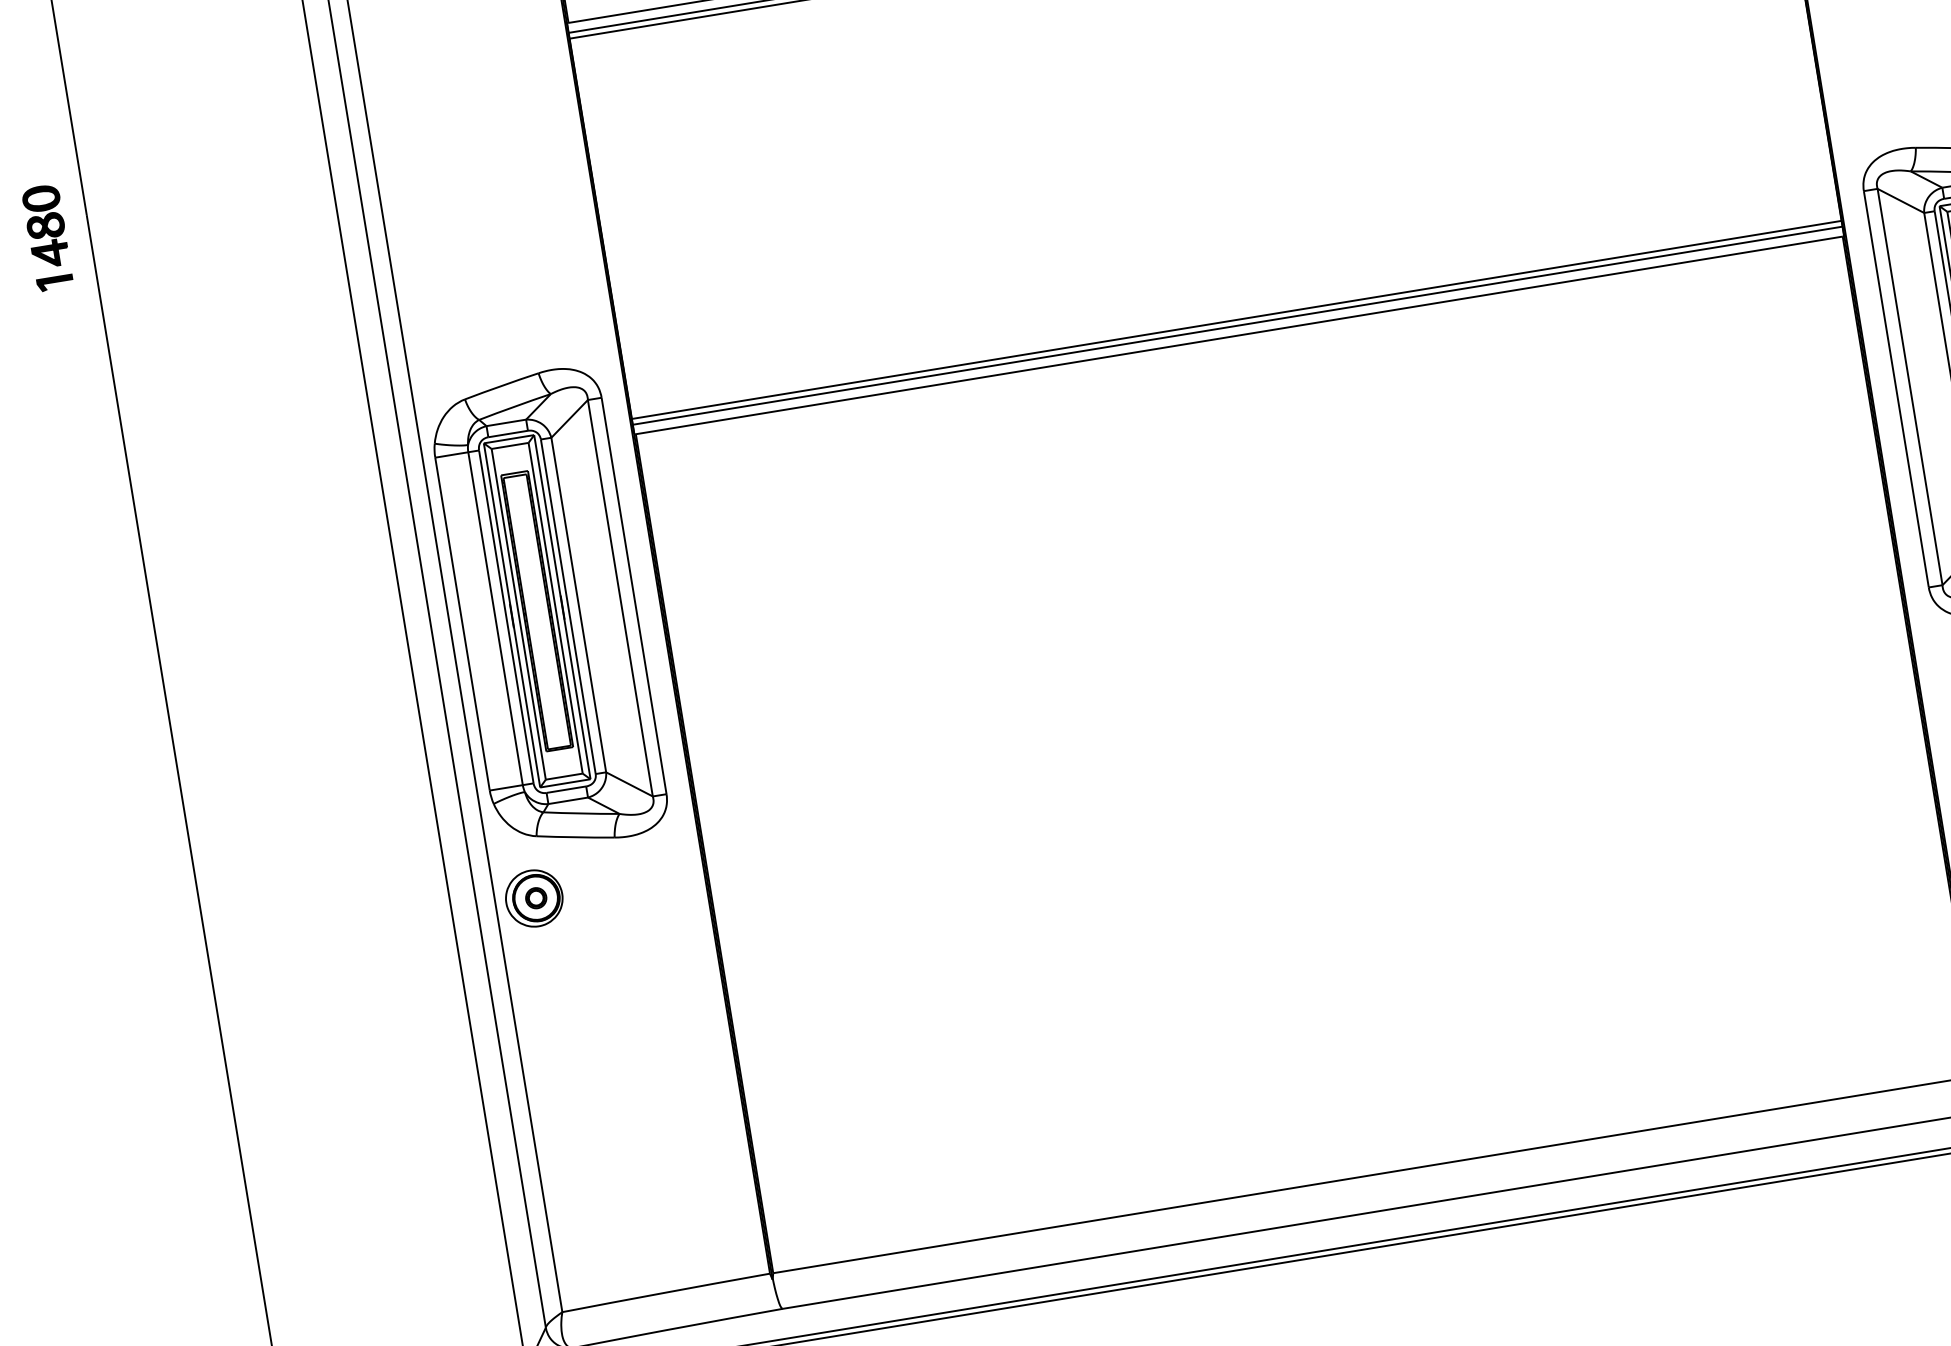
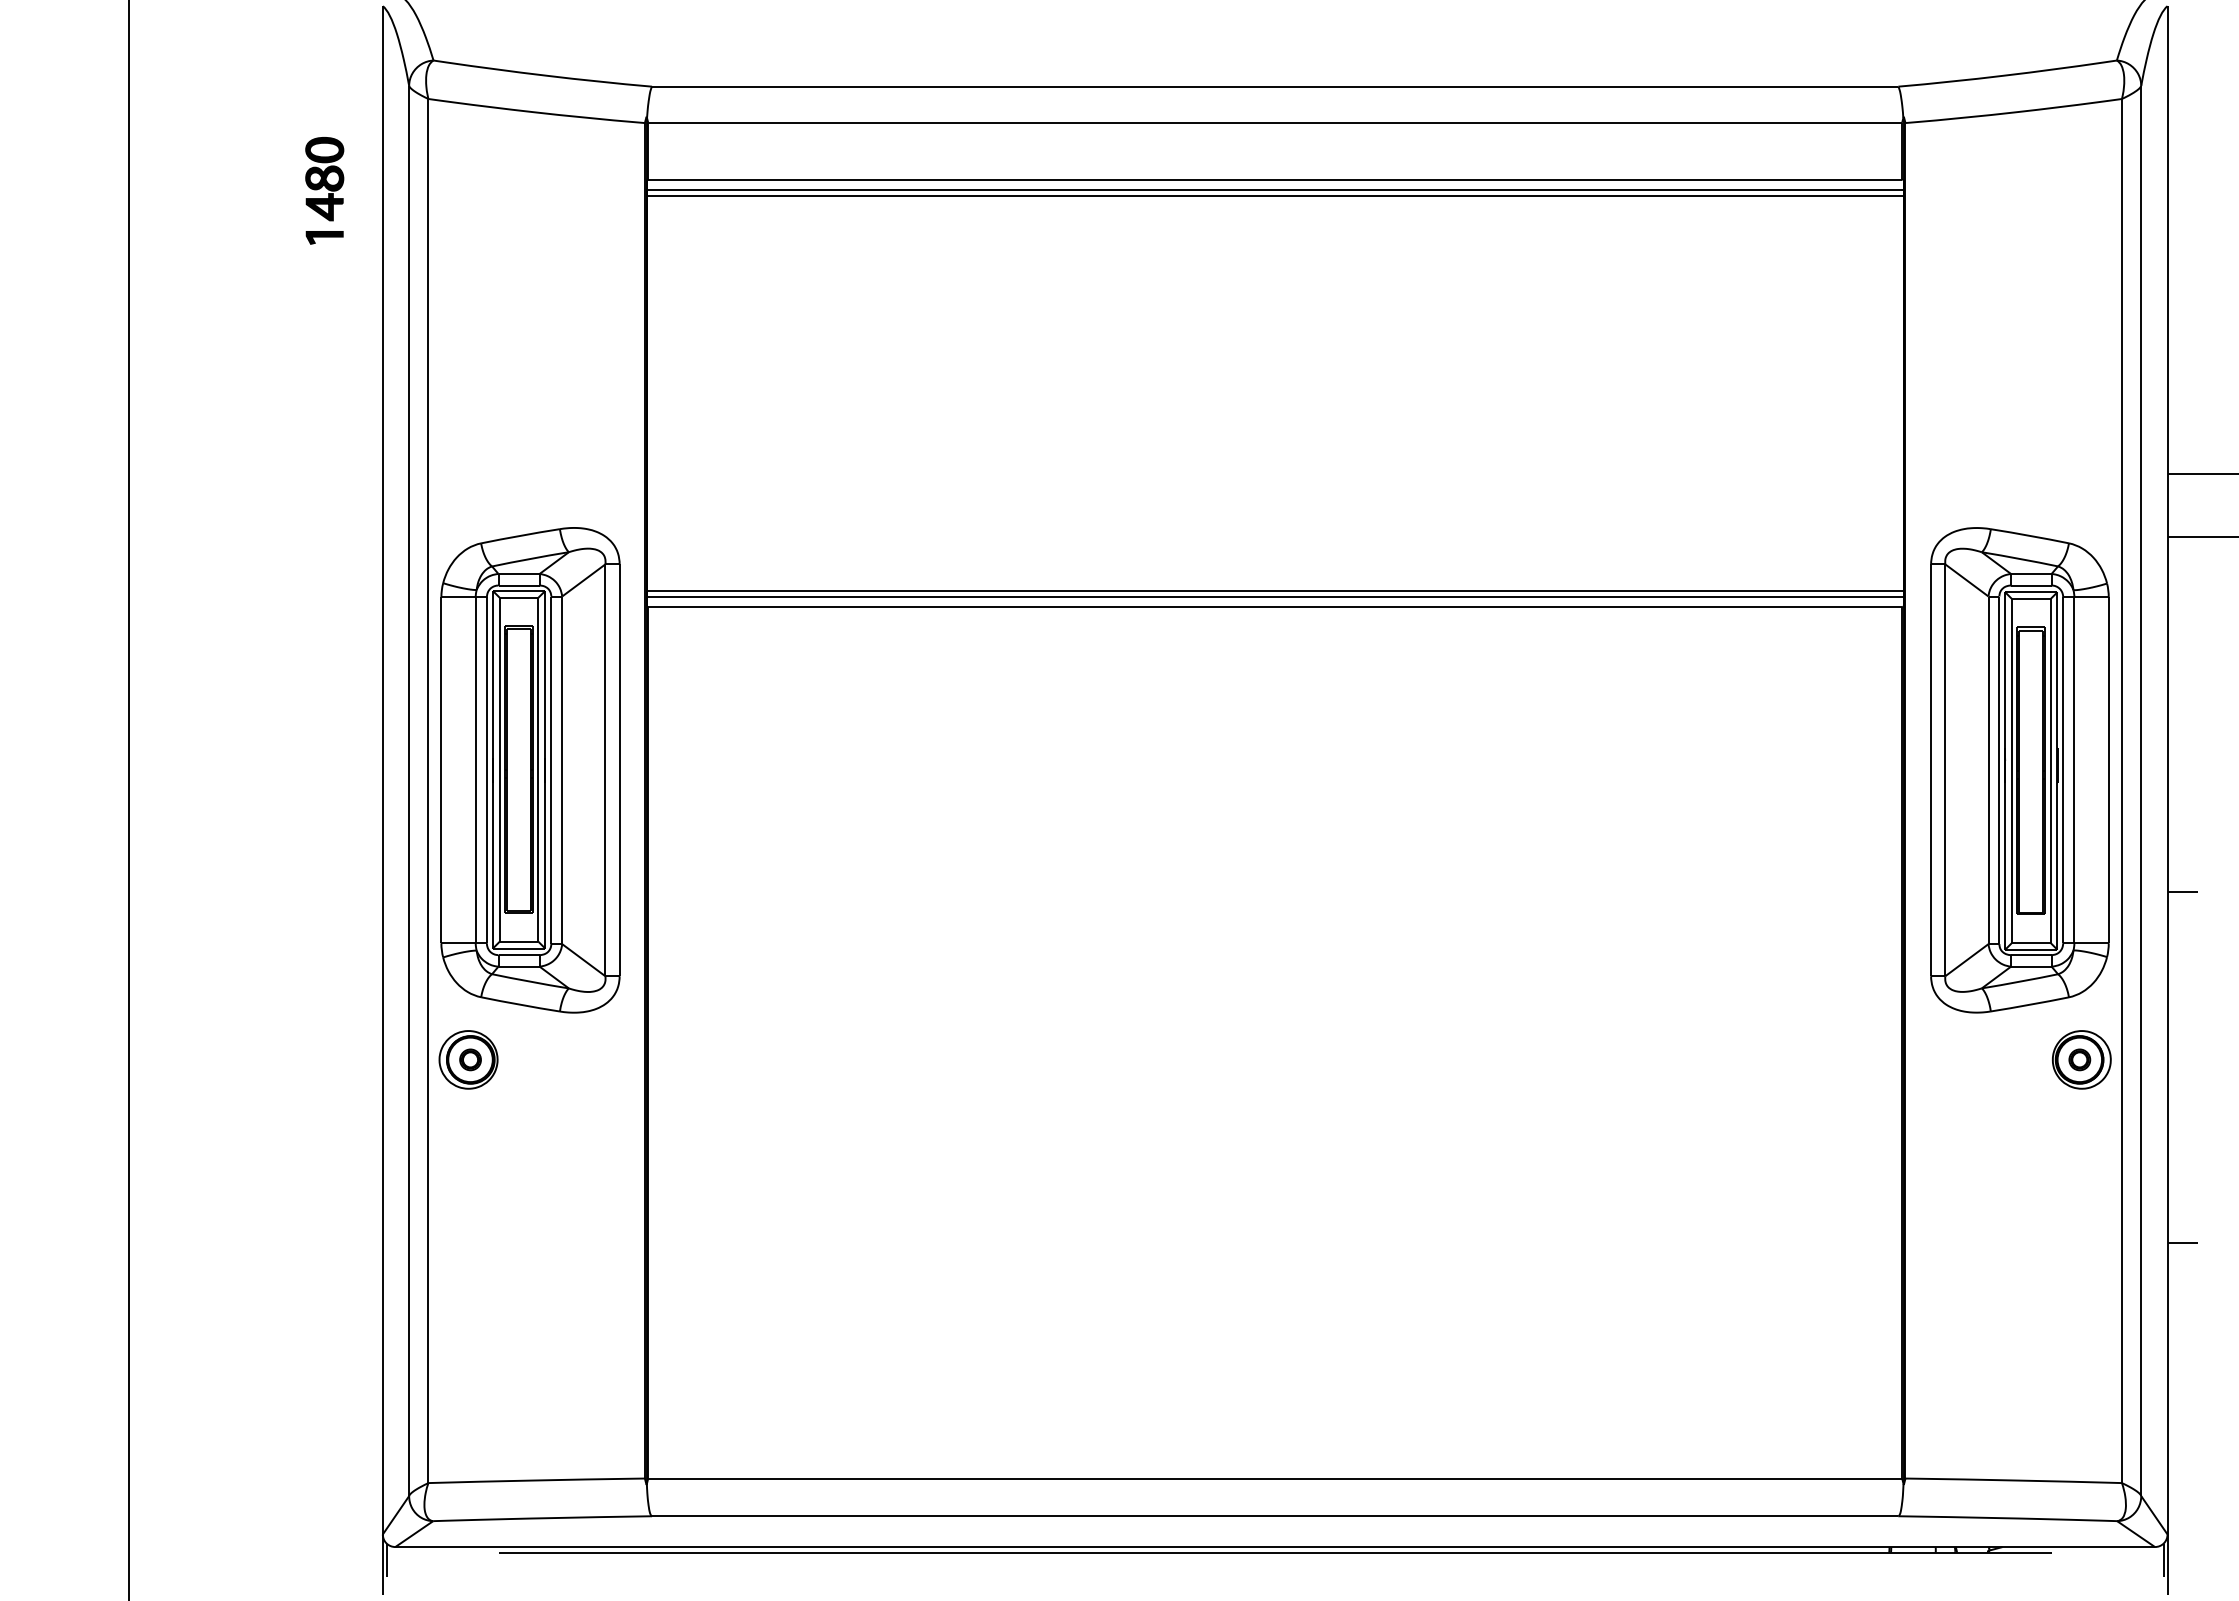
part: (47, 237) -> (324, 190), moved

